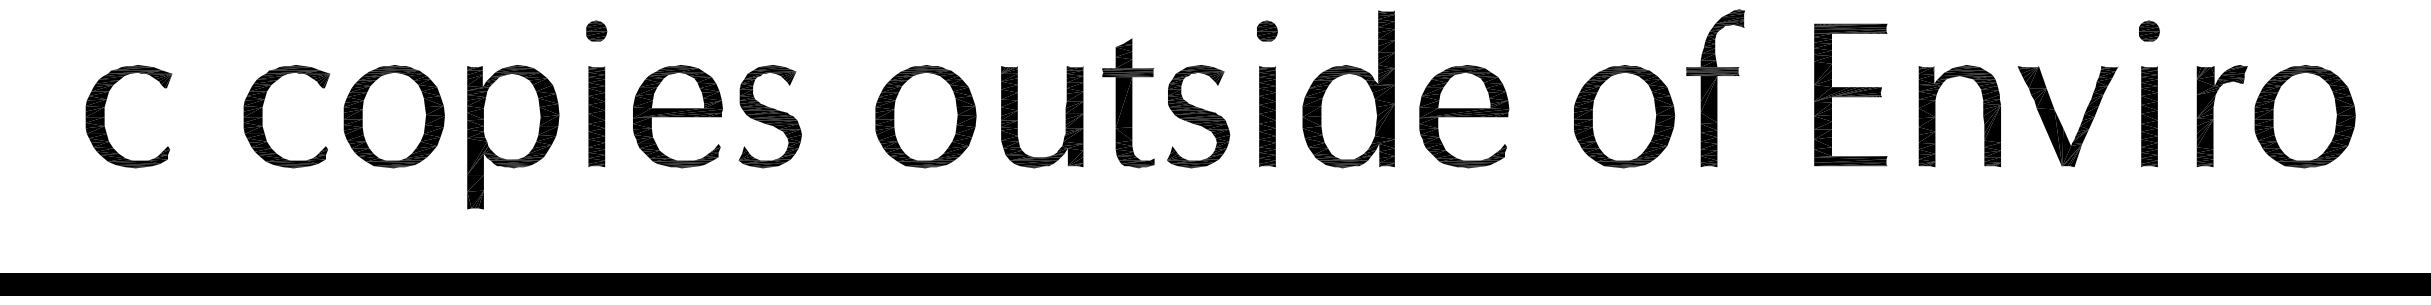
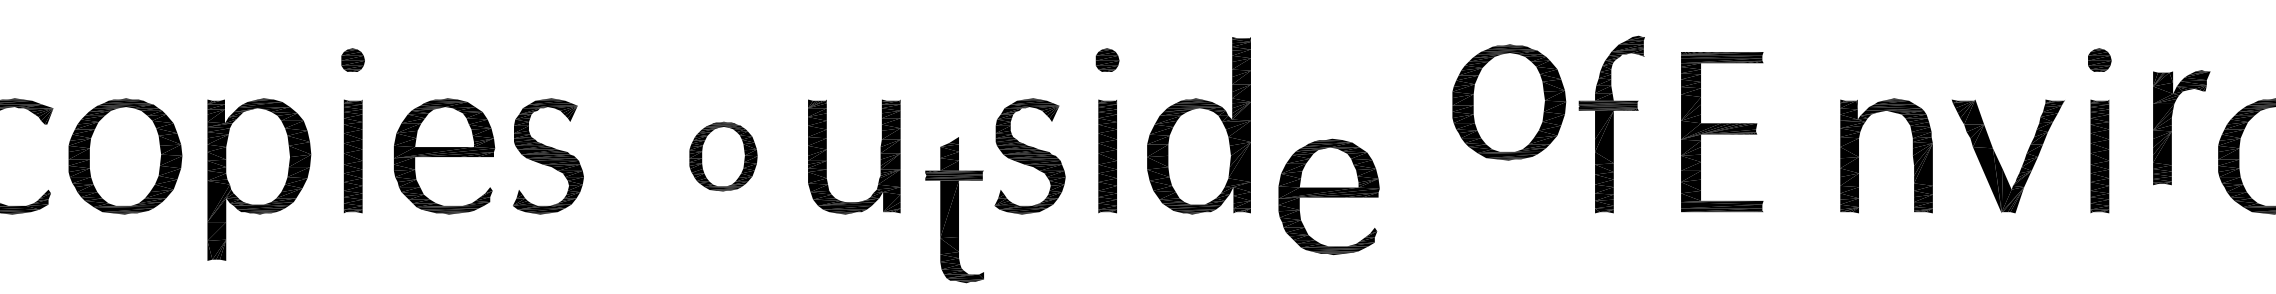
part: (1850, 94) -> (1721, 131), moved
part: (1128, 103) -> (954, 210), moved
part: (2213, 115) -> (2171, 127), moved
part: (925, 116) -> (722, 156), size x0.6
part: (1464, 116) -> (1329, 196), moved
part: (1624, 116) -> (1509, 102), moved

